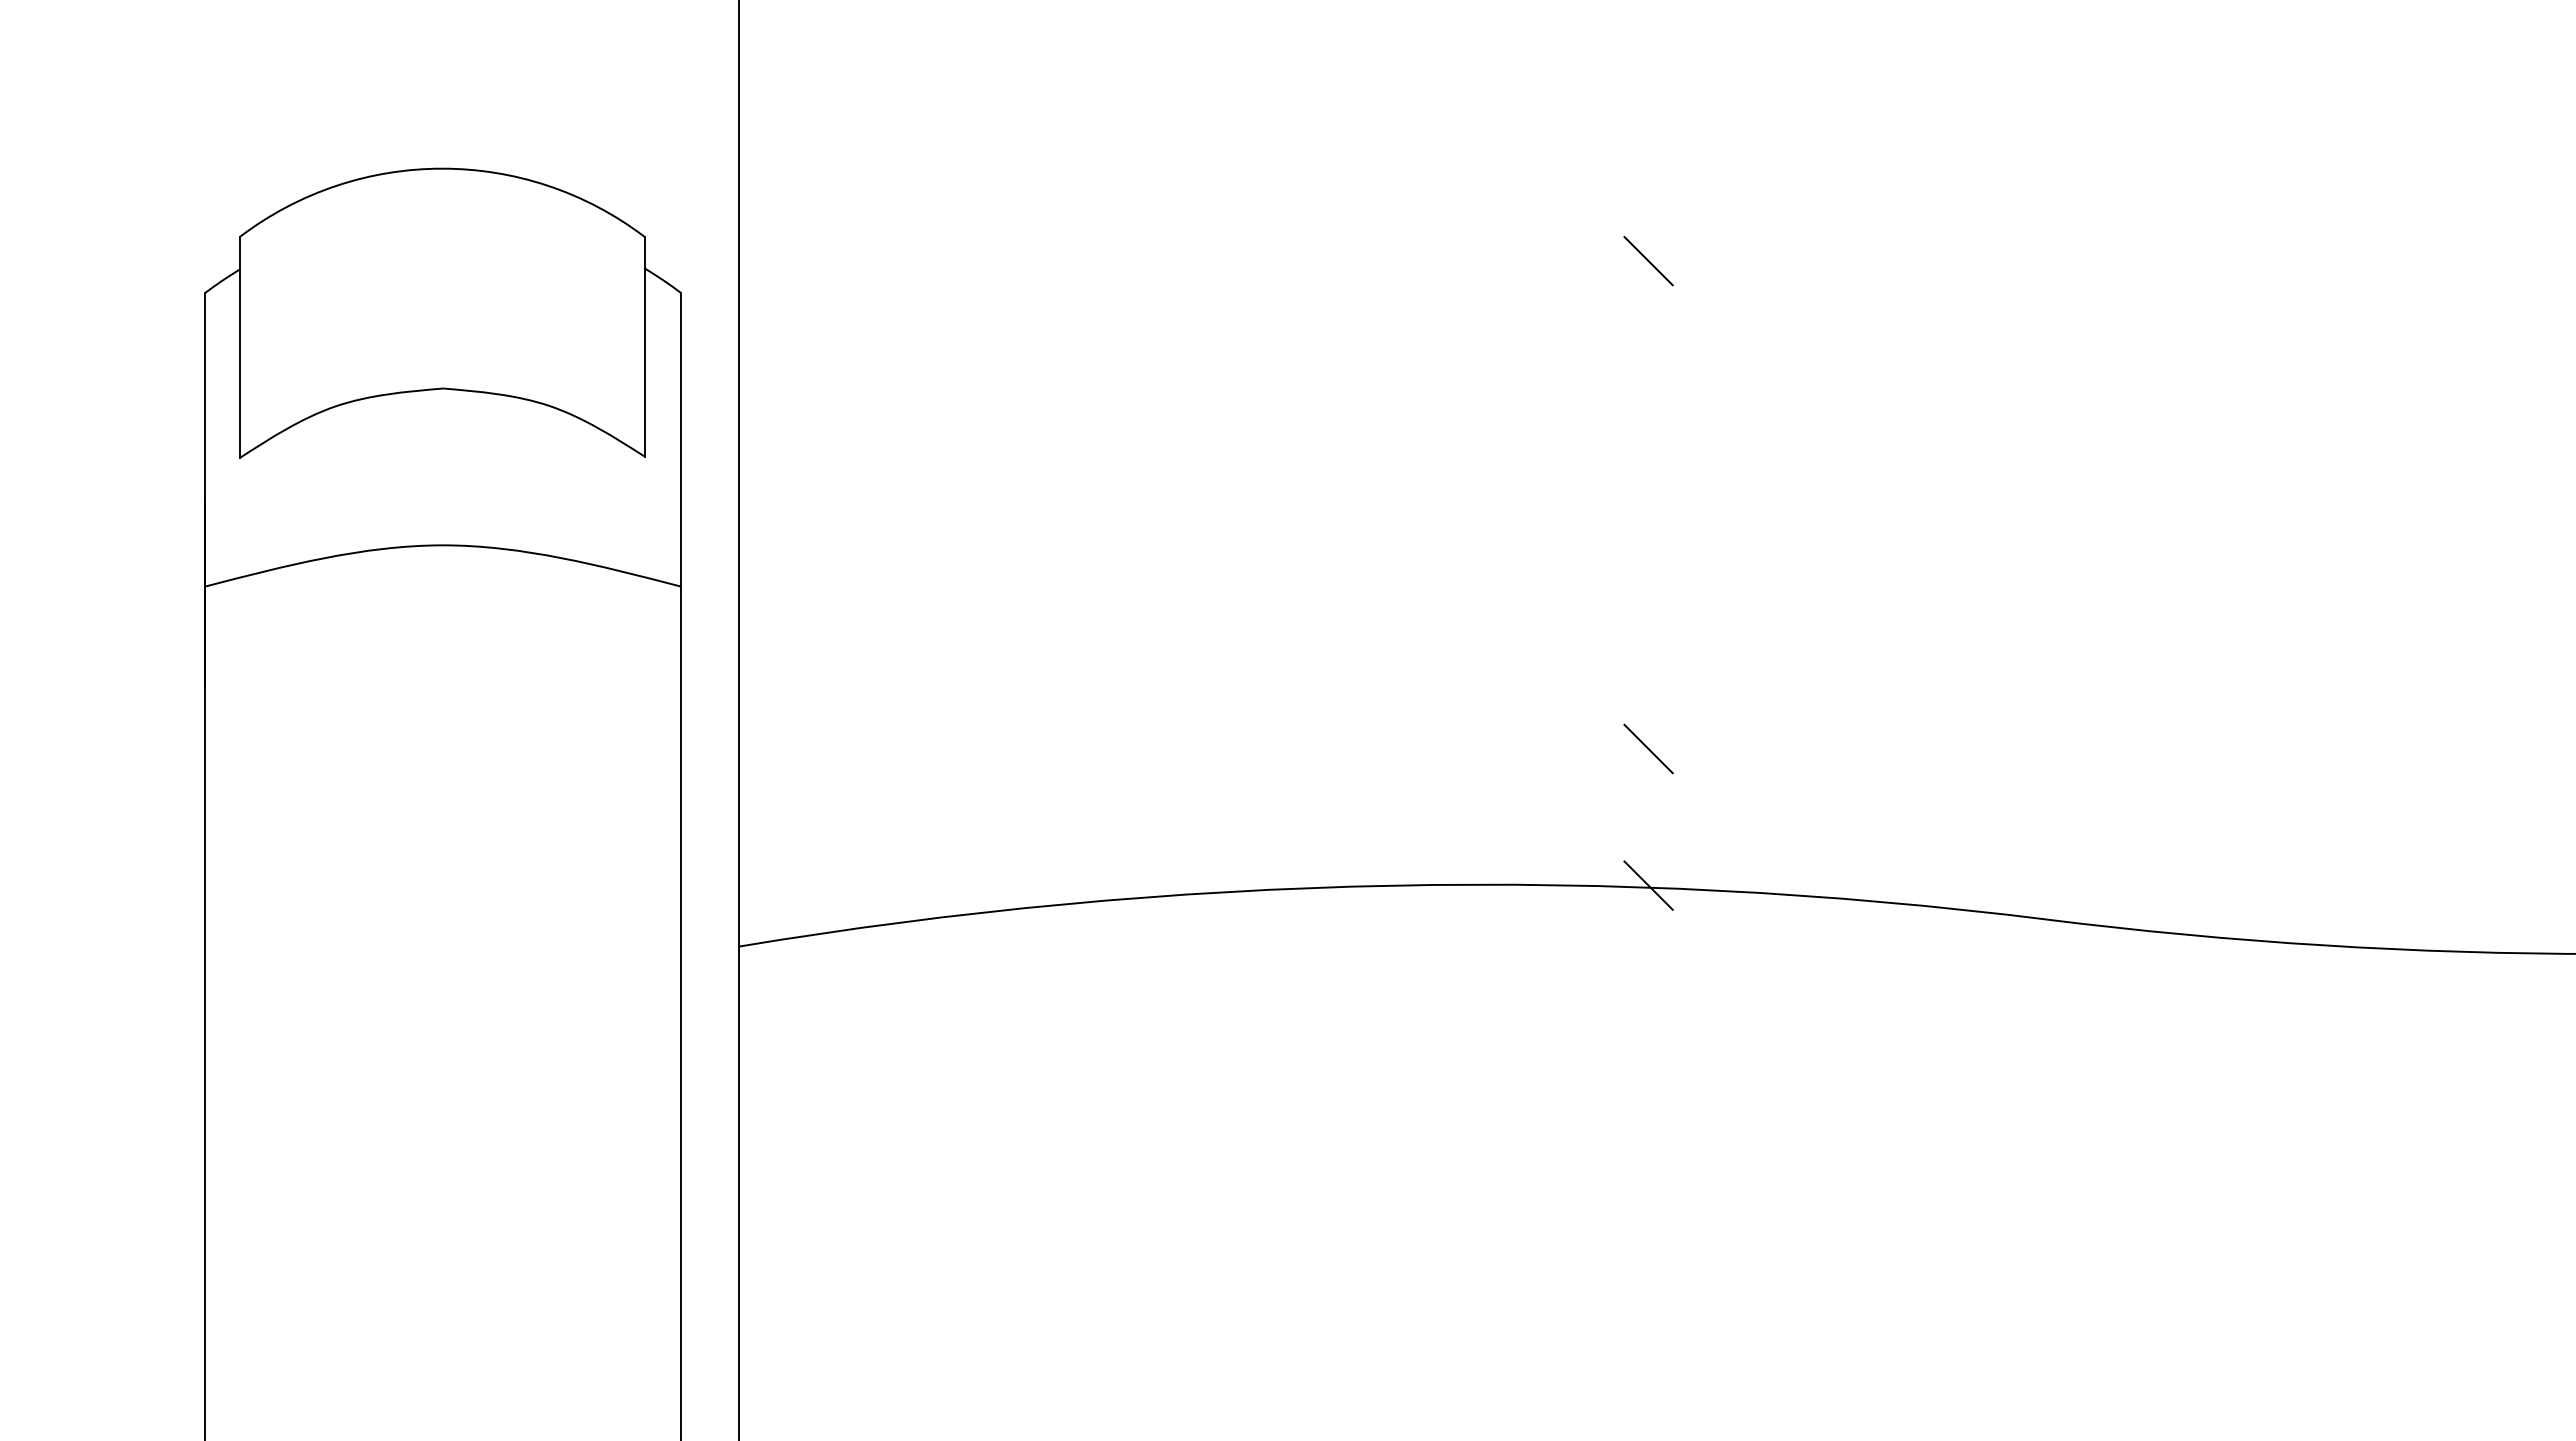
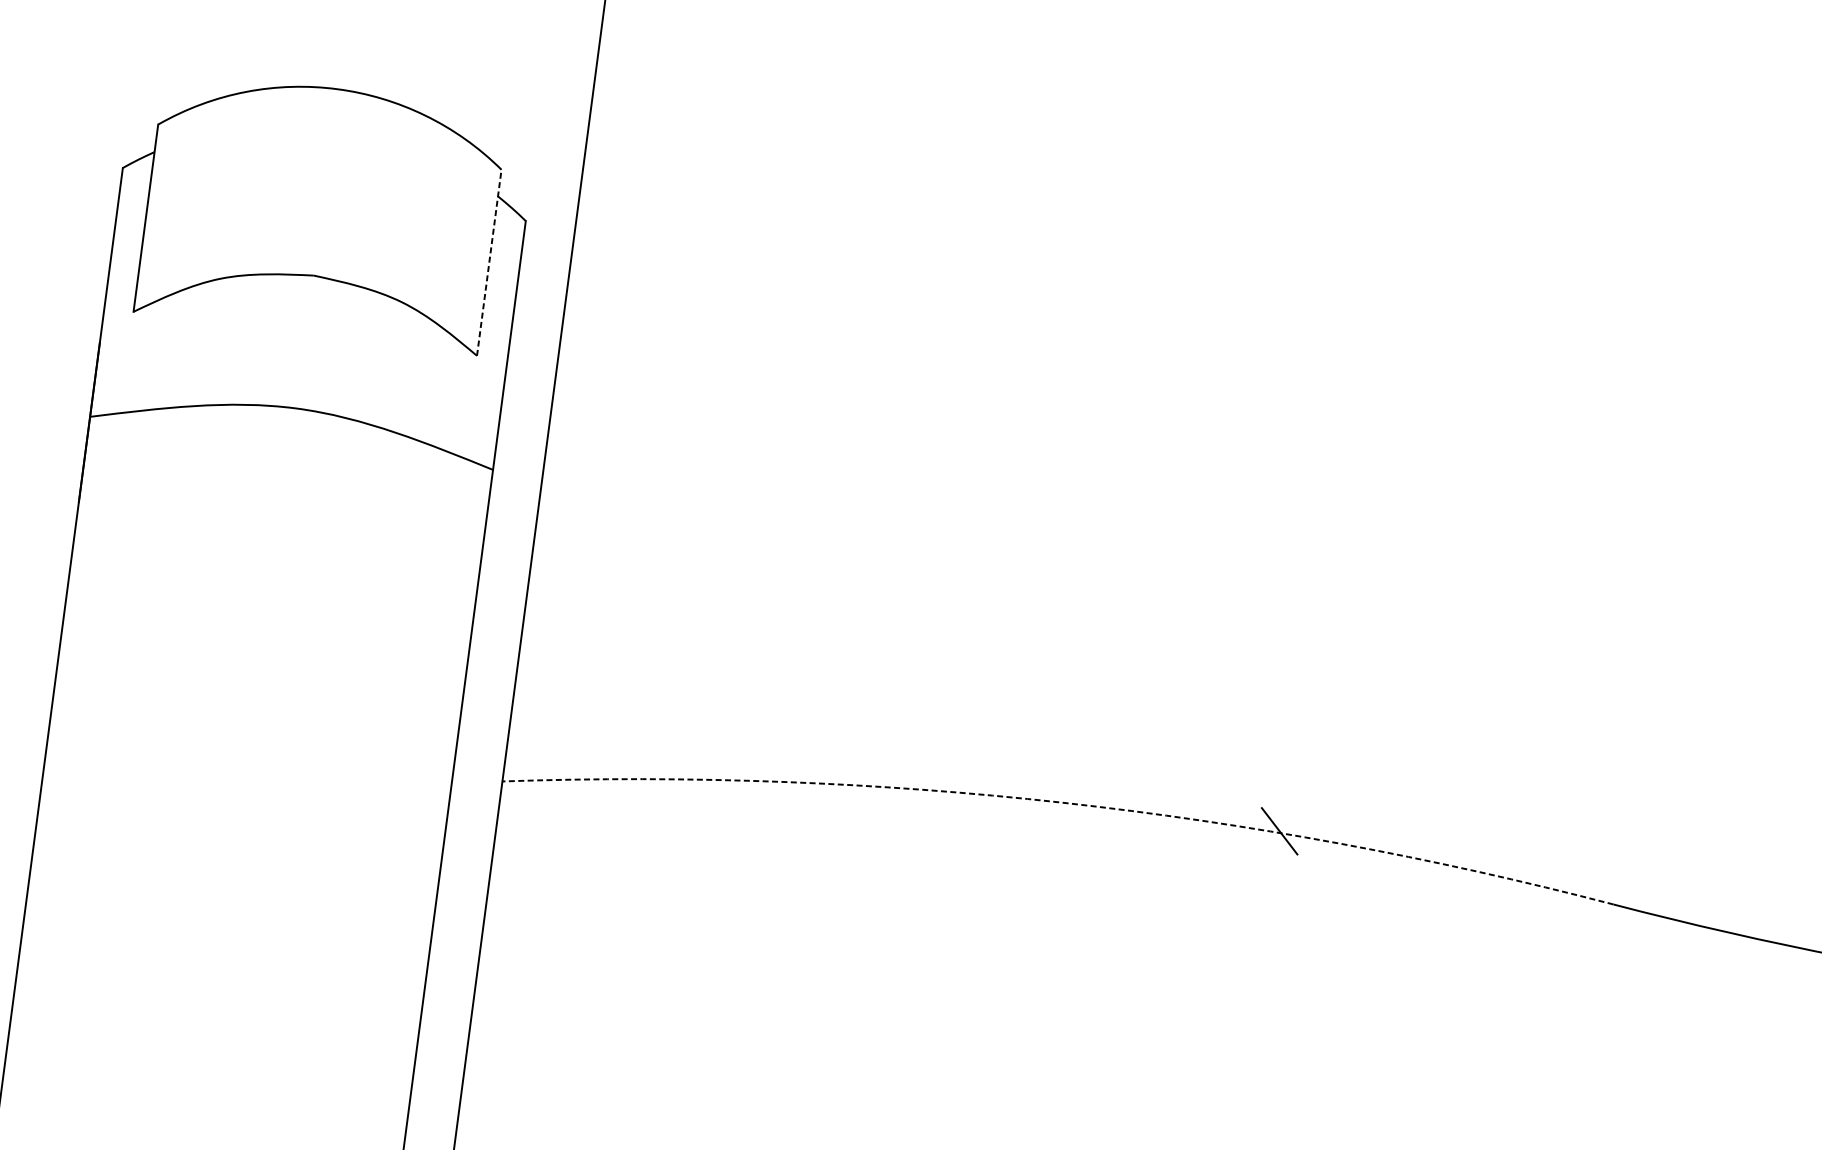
line: (1648, 260) -> (1349, 301), removed
line: (644, 346) -> (489, 262), solid -> dashed
line: (1648, 748) -> (1294, 715), removed
arc: (1392, 885) -> (1062, 802), solid -> dashed

